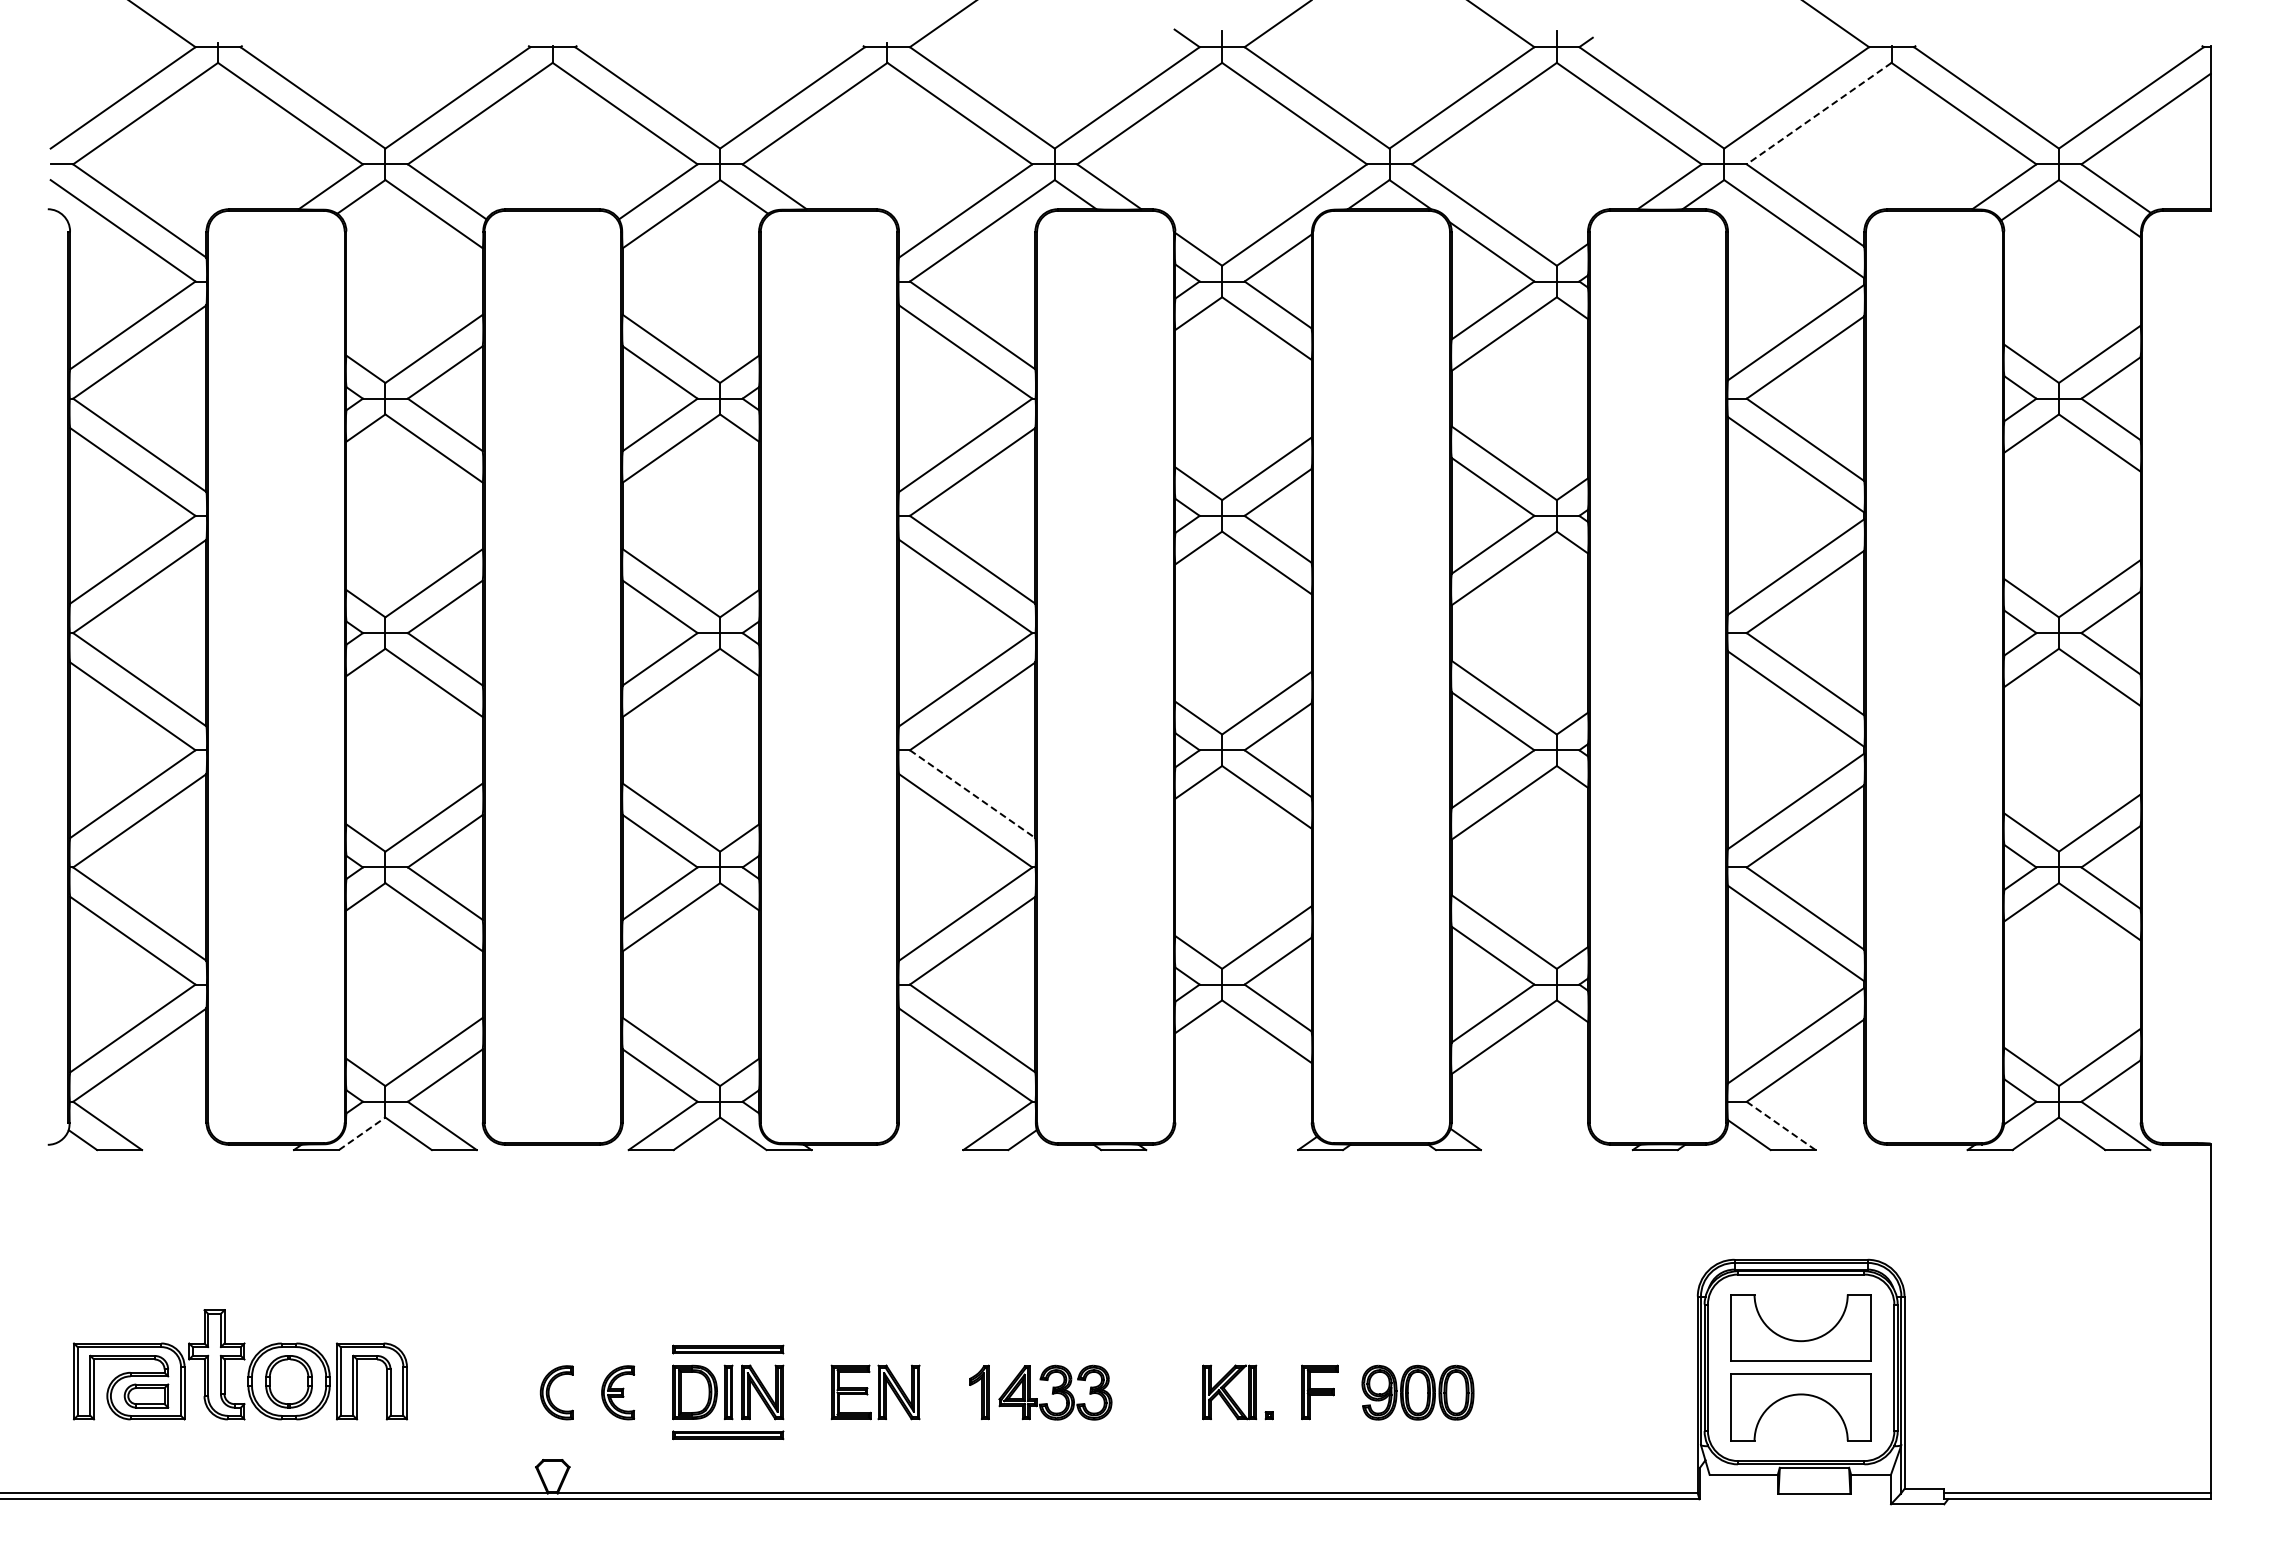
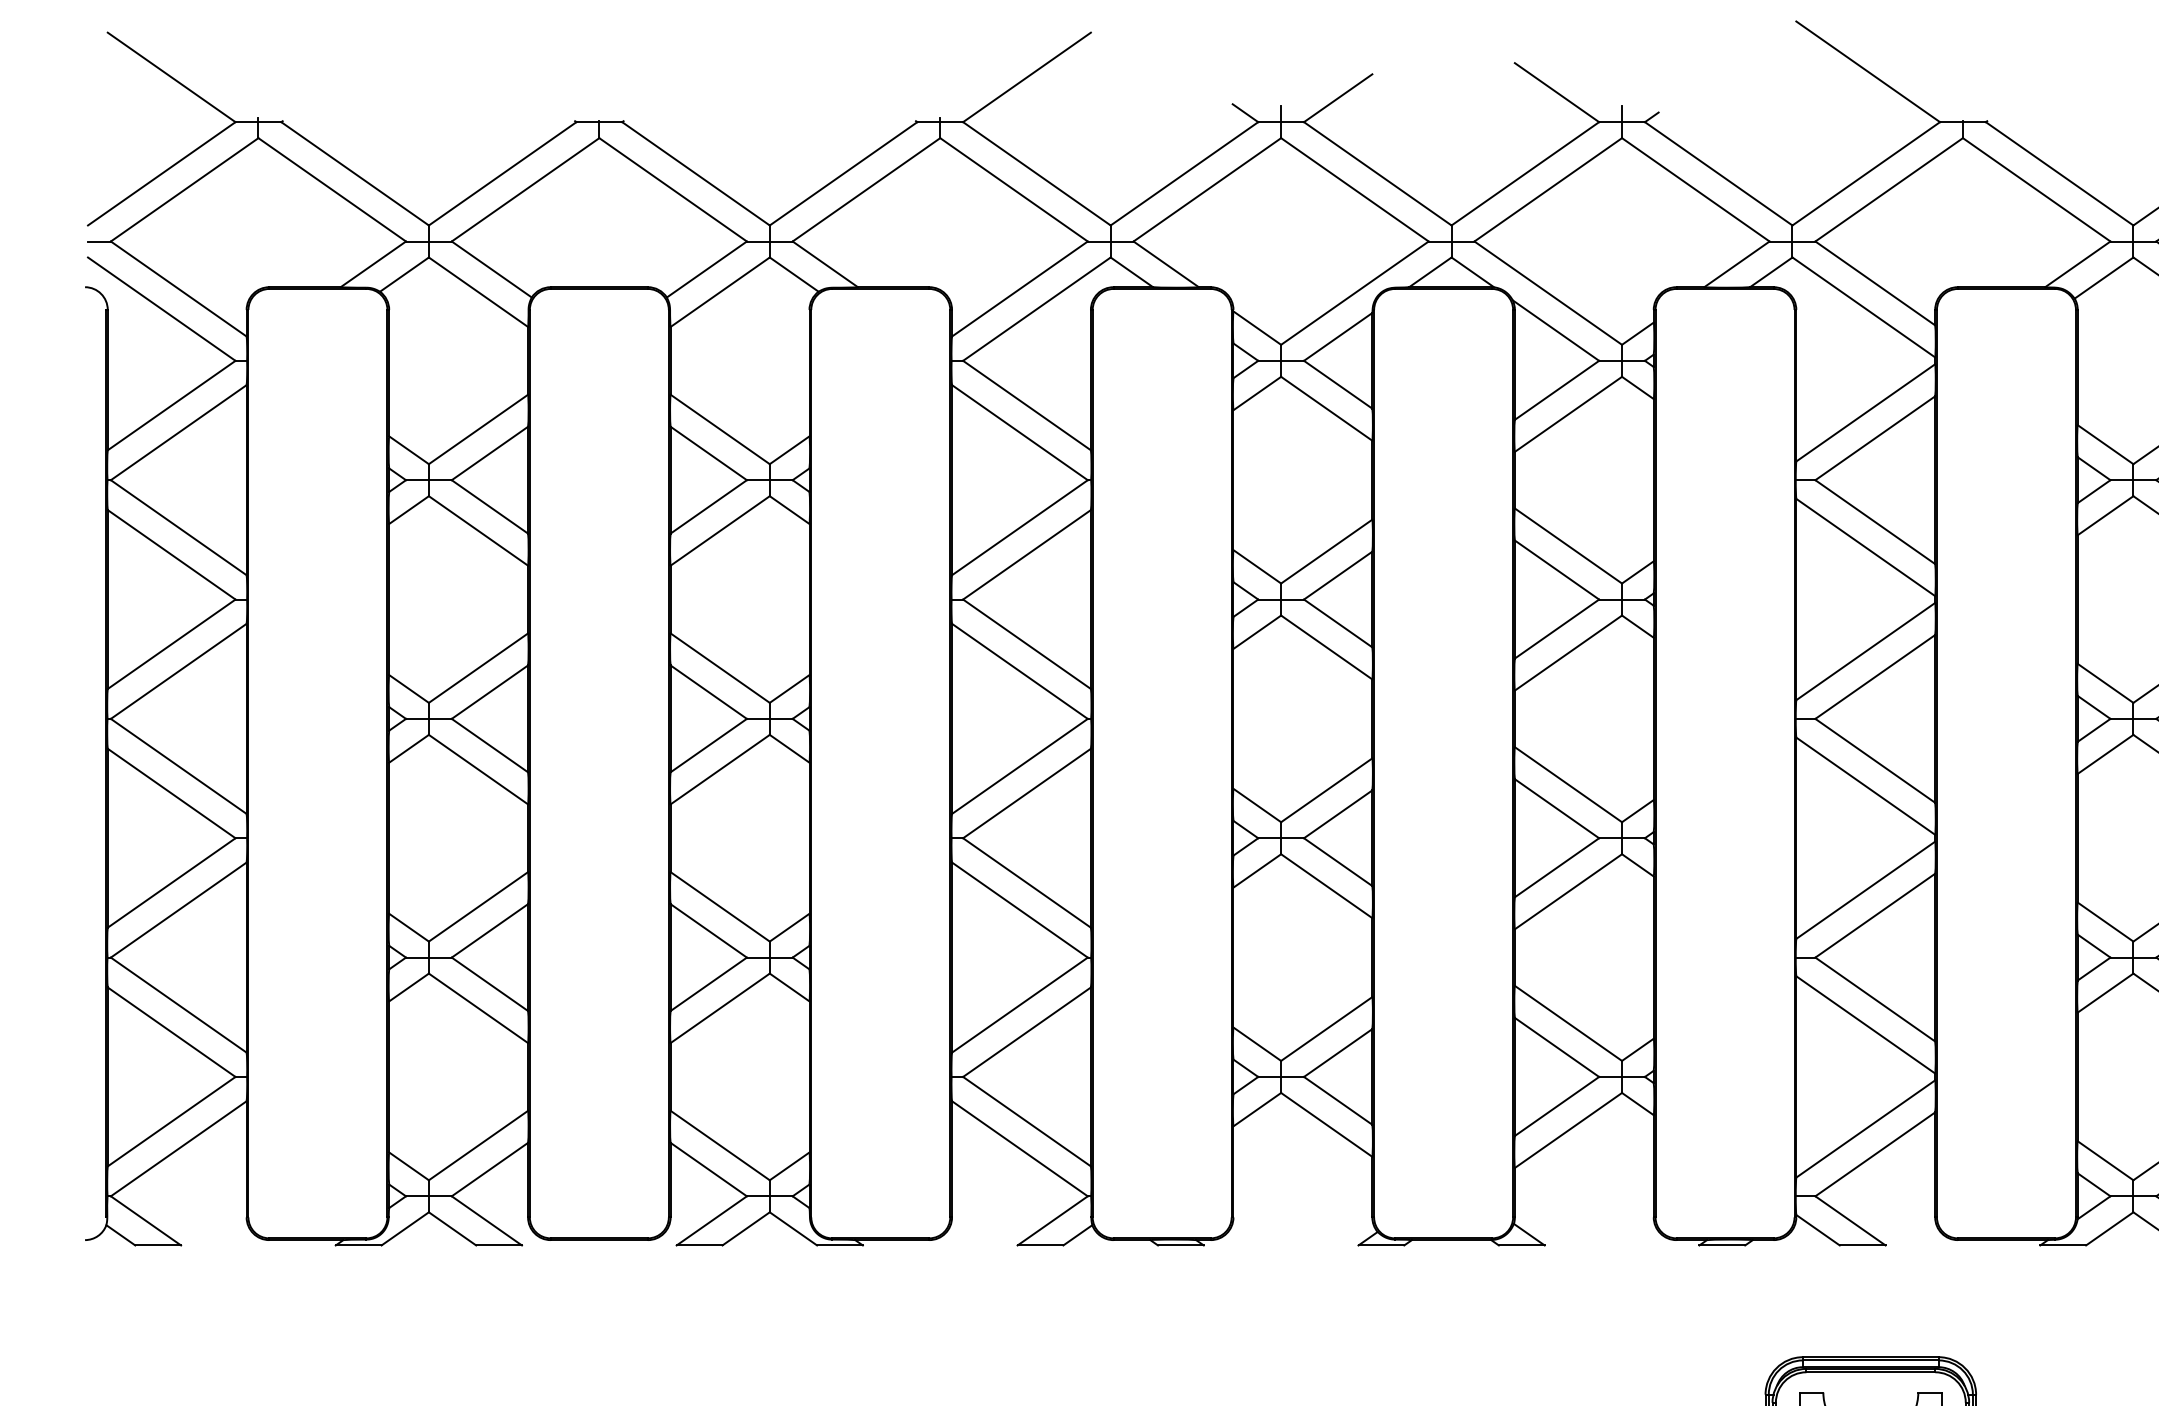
line: (1818, 113) -> (1888, 189), dashed -> solid
line: (972, 794) -> (1026, 883), dashed -> solid
line: (1781, 1126) -> (1850, 1221), dashed -> solid
line: (362, 1133) -> (405, 1228), dashed -> solid

